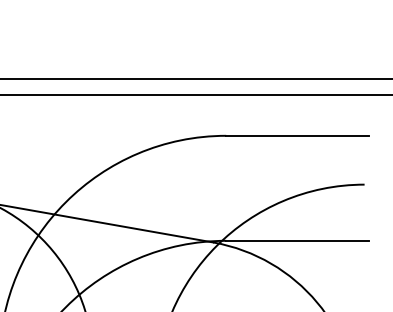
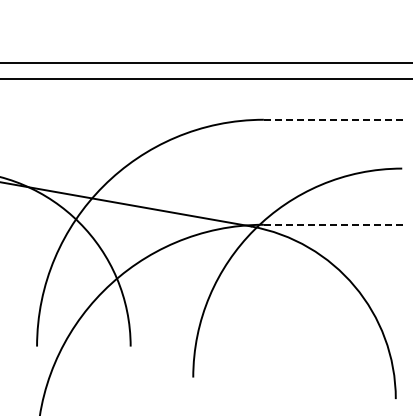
line: (297, 135) -> (335, 119), solid -> dashed
line: (297, 240) -> (335, 224), solid -> dashed

